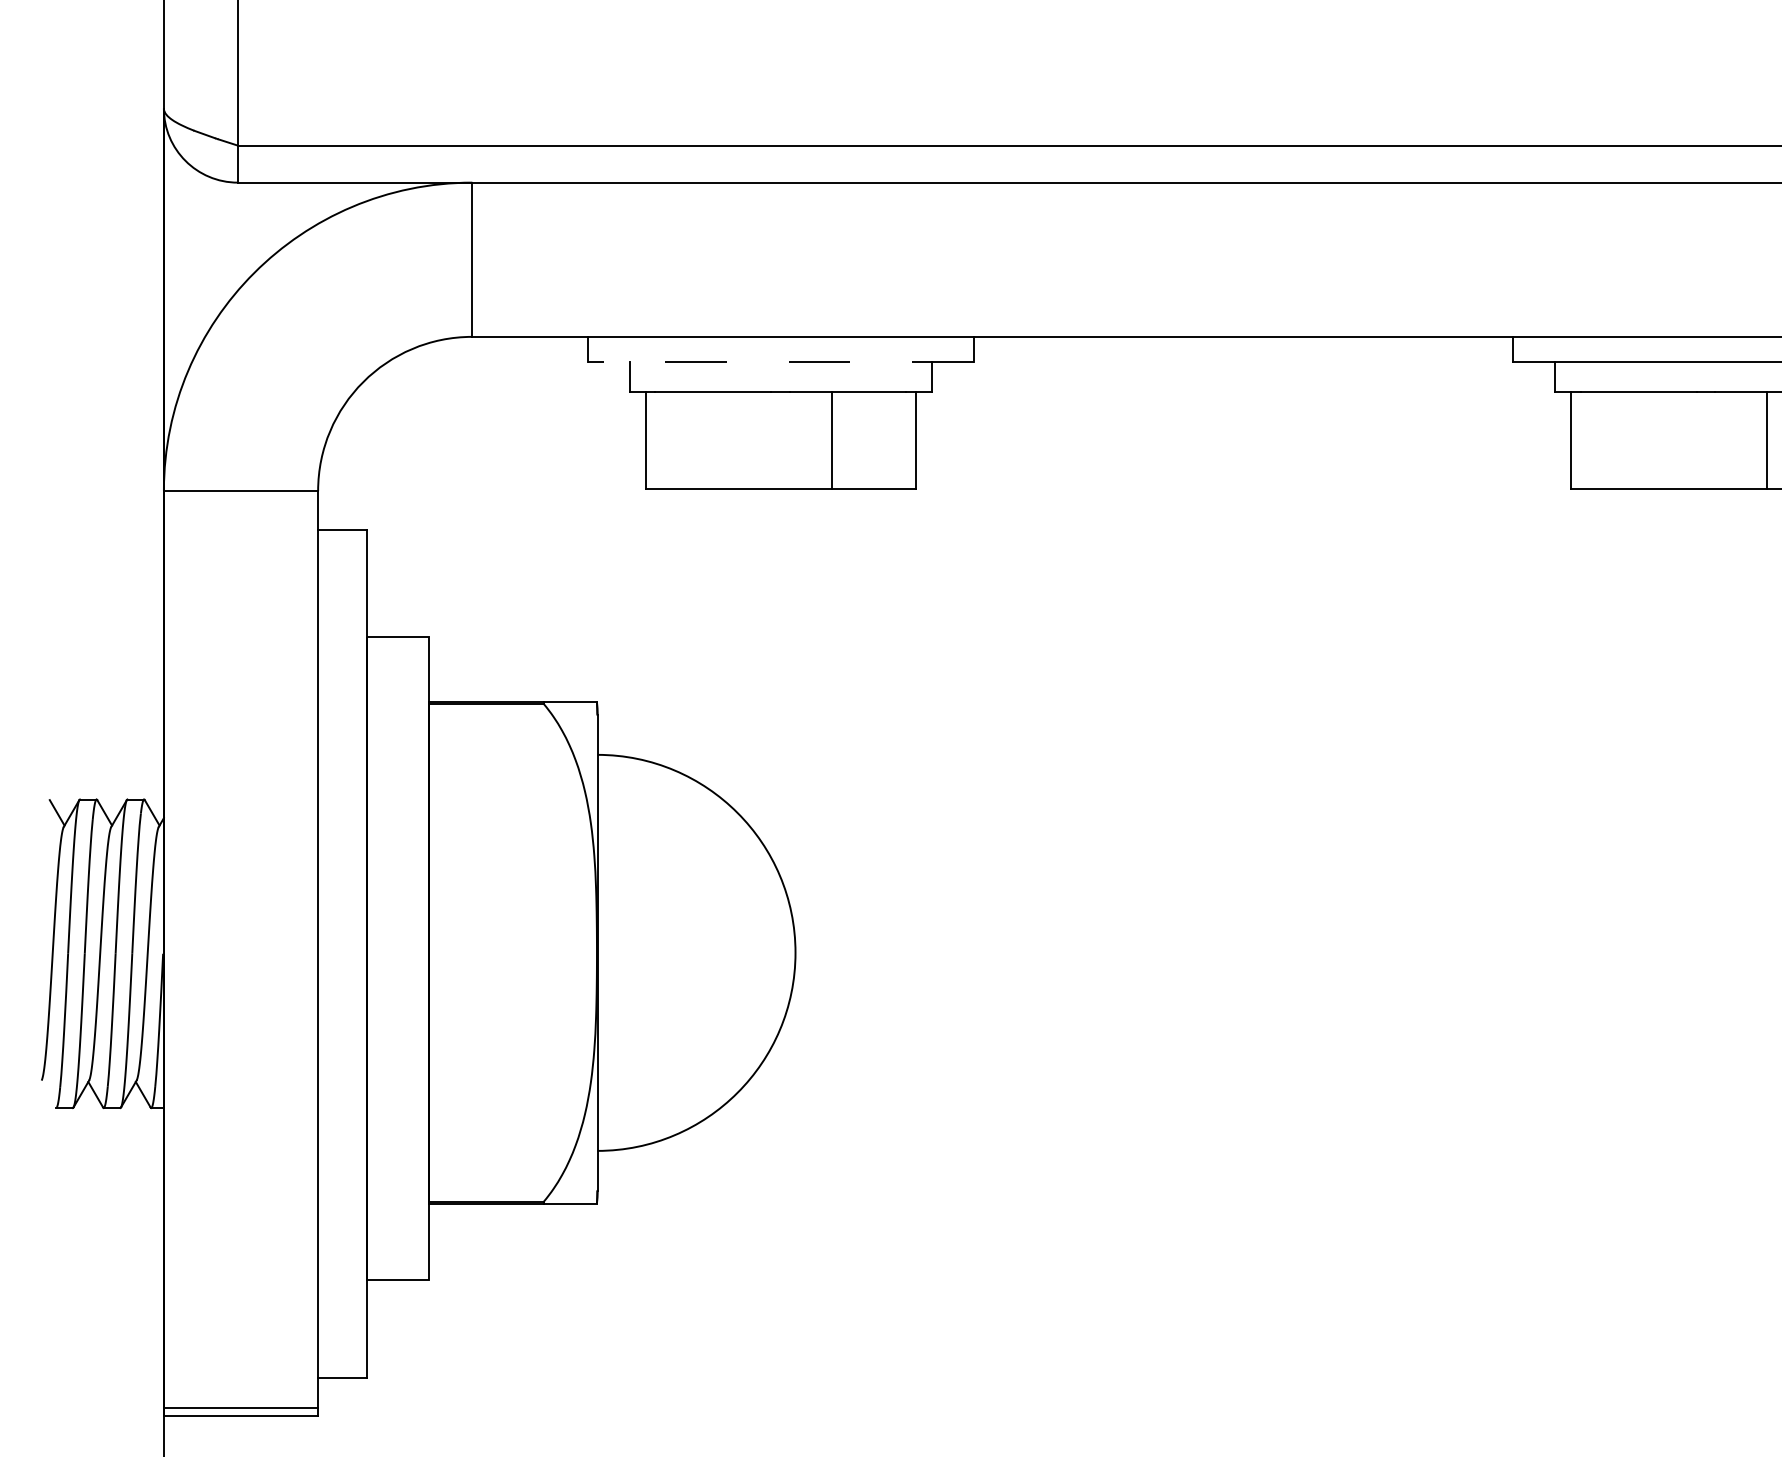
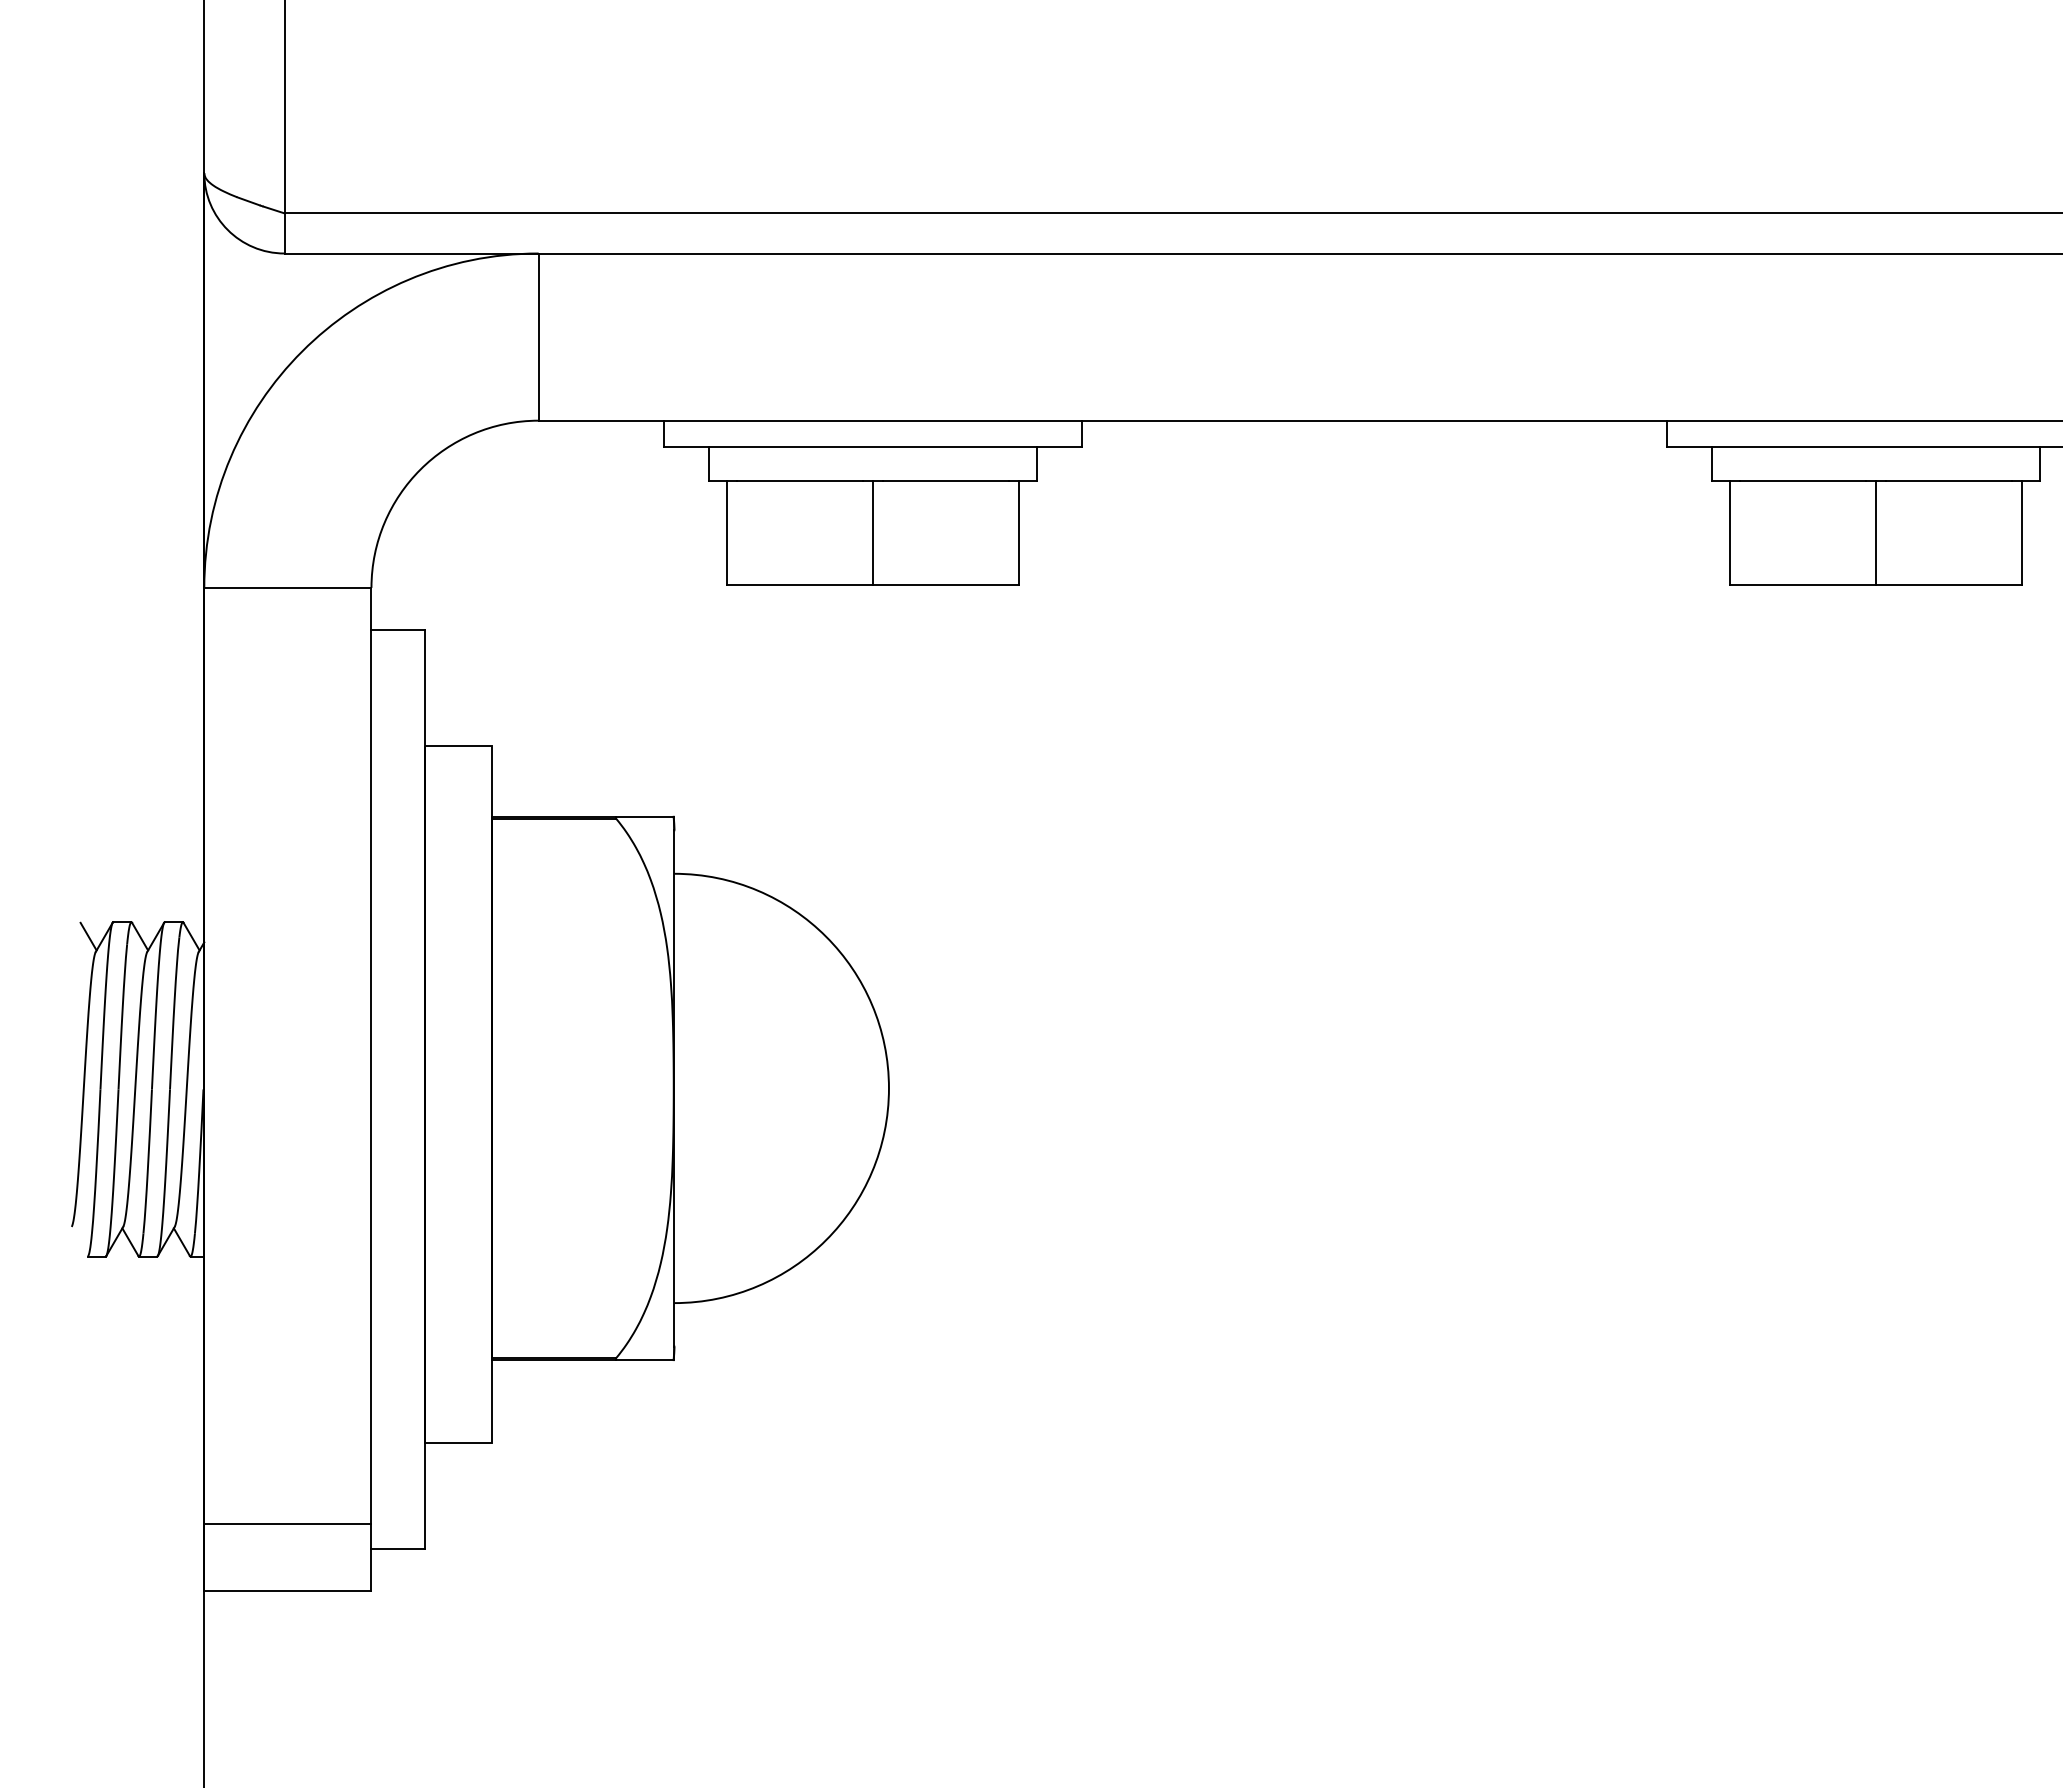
line: (781, 361) -> (873, 447), dashed -> solid
line: (831, 440) -> (873, 532), moved
line: (1767, 440) -> (1876, 532), moved
line: (240, 1408) -> (287, 1524), moved

